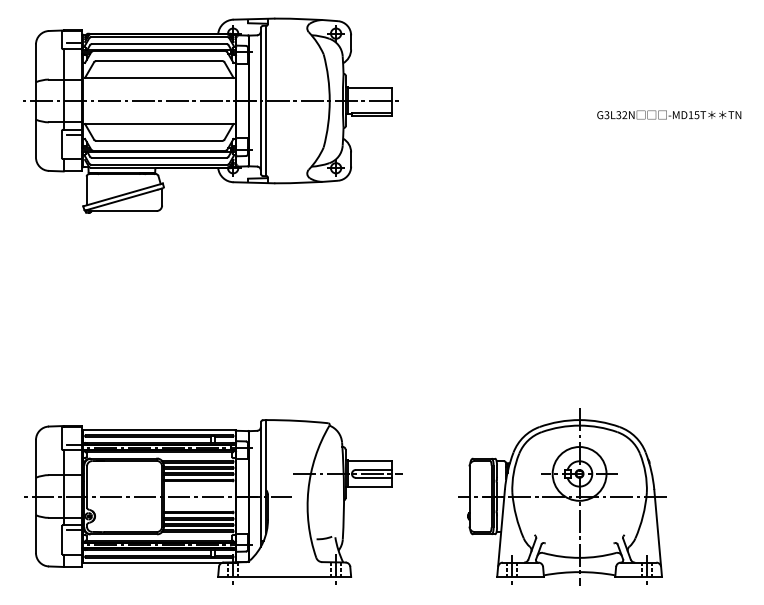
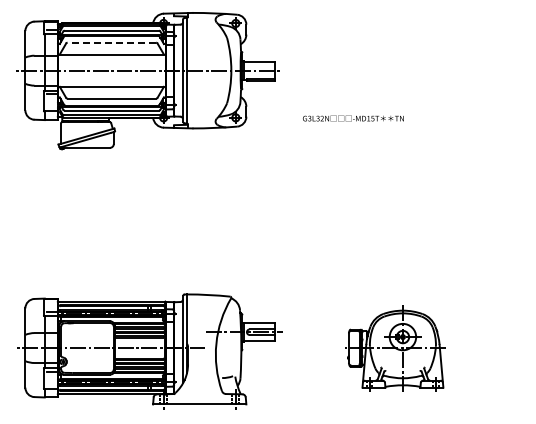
line: (158, 60) -> (111, 42), solid -> dashed
text: (669, 114) -> (353, 118), moved
part: (562, 497) -> (394, 348), size x0.7

